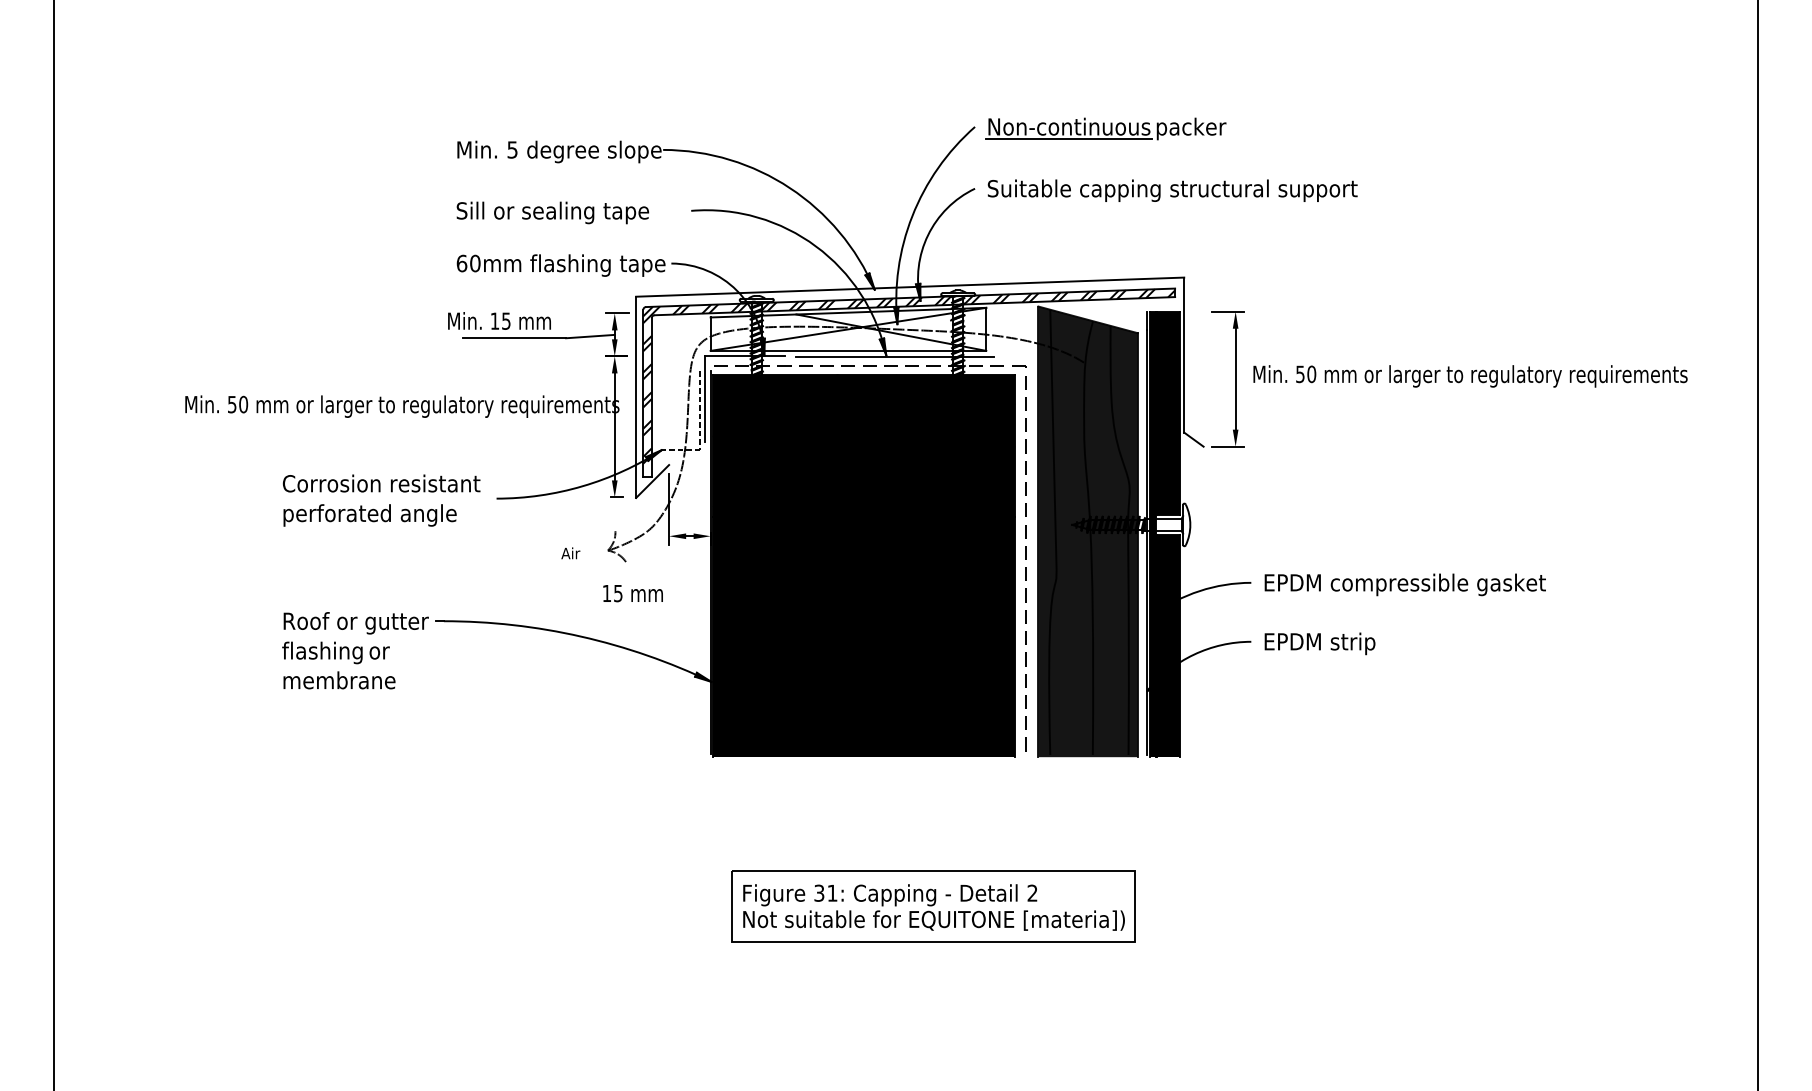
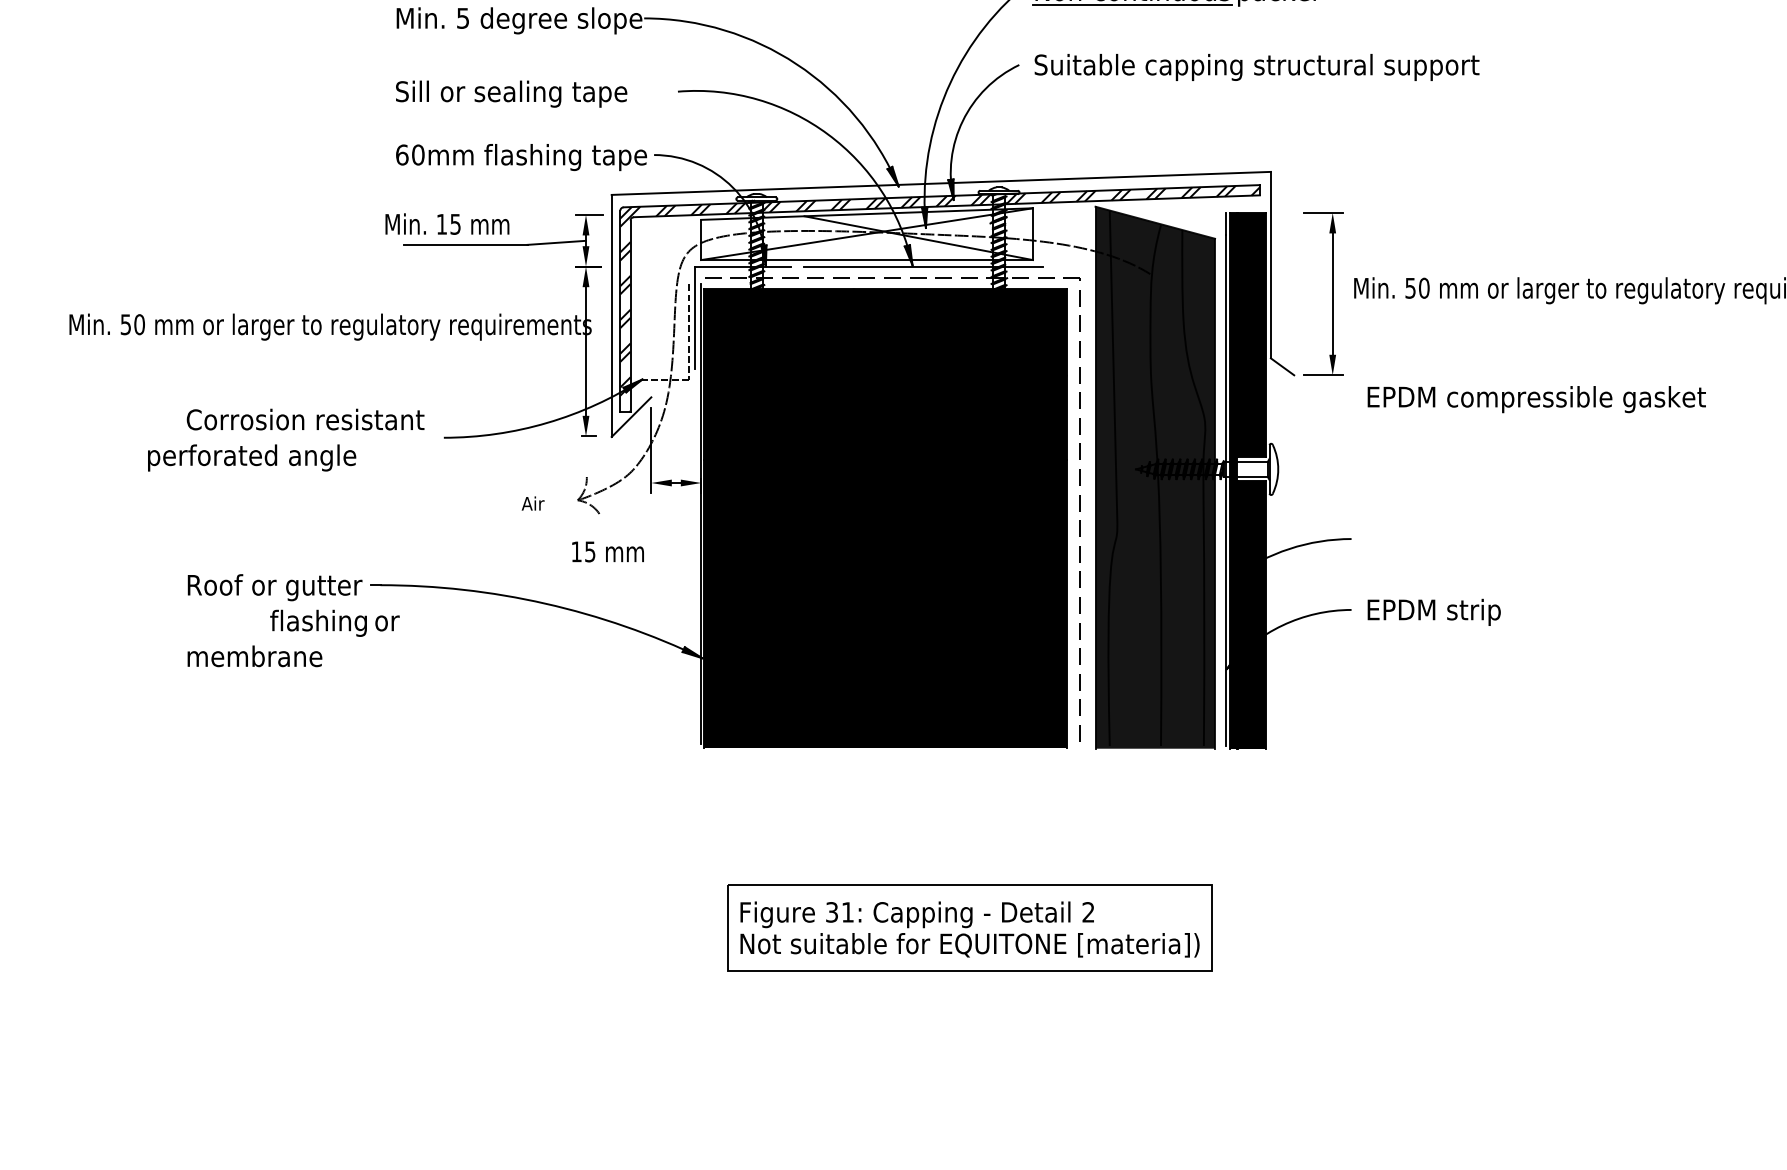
text: (369, 515) -> (251, 458), moved
text: (1404, 584) -> (1535, 399), moved
text: (335, 652) -> (334, 622), moved

